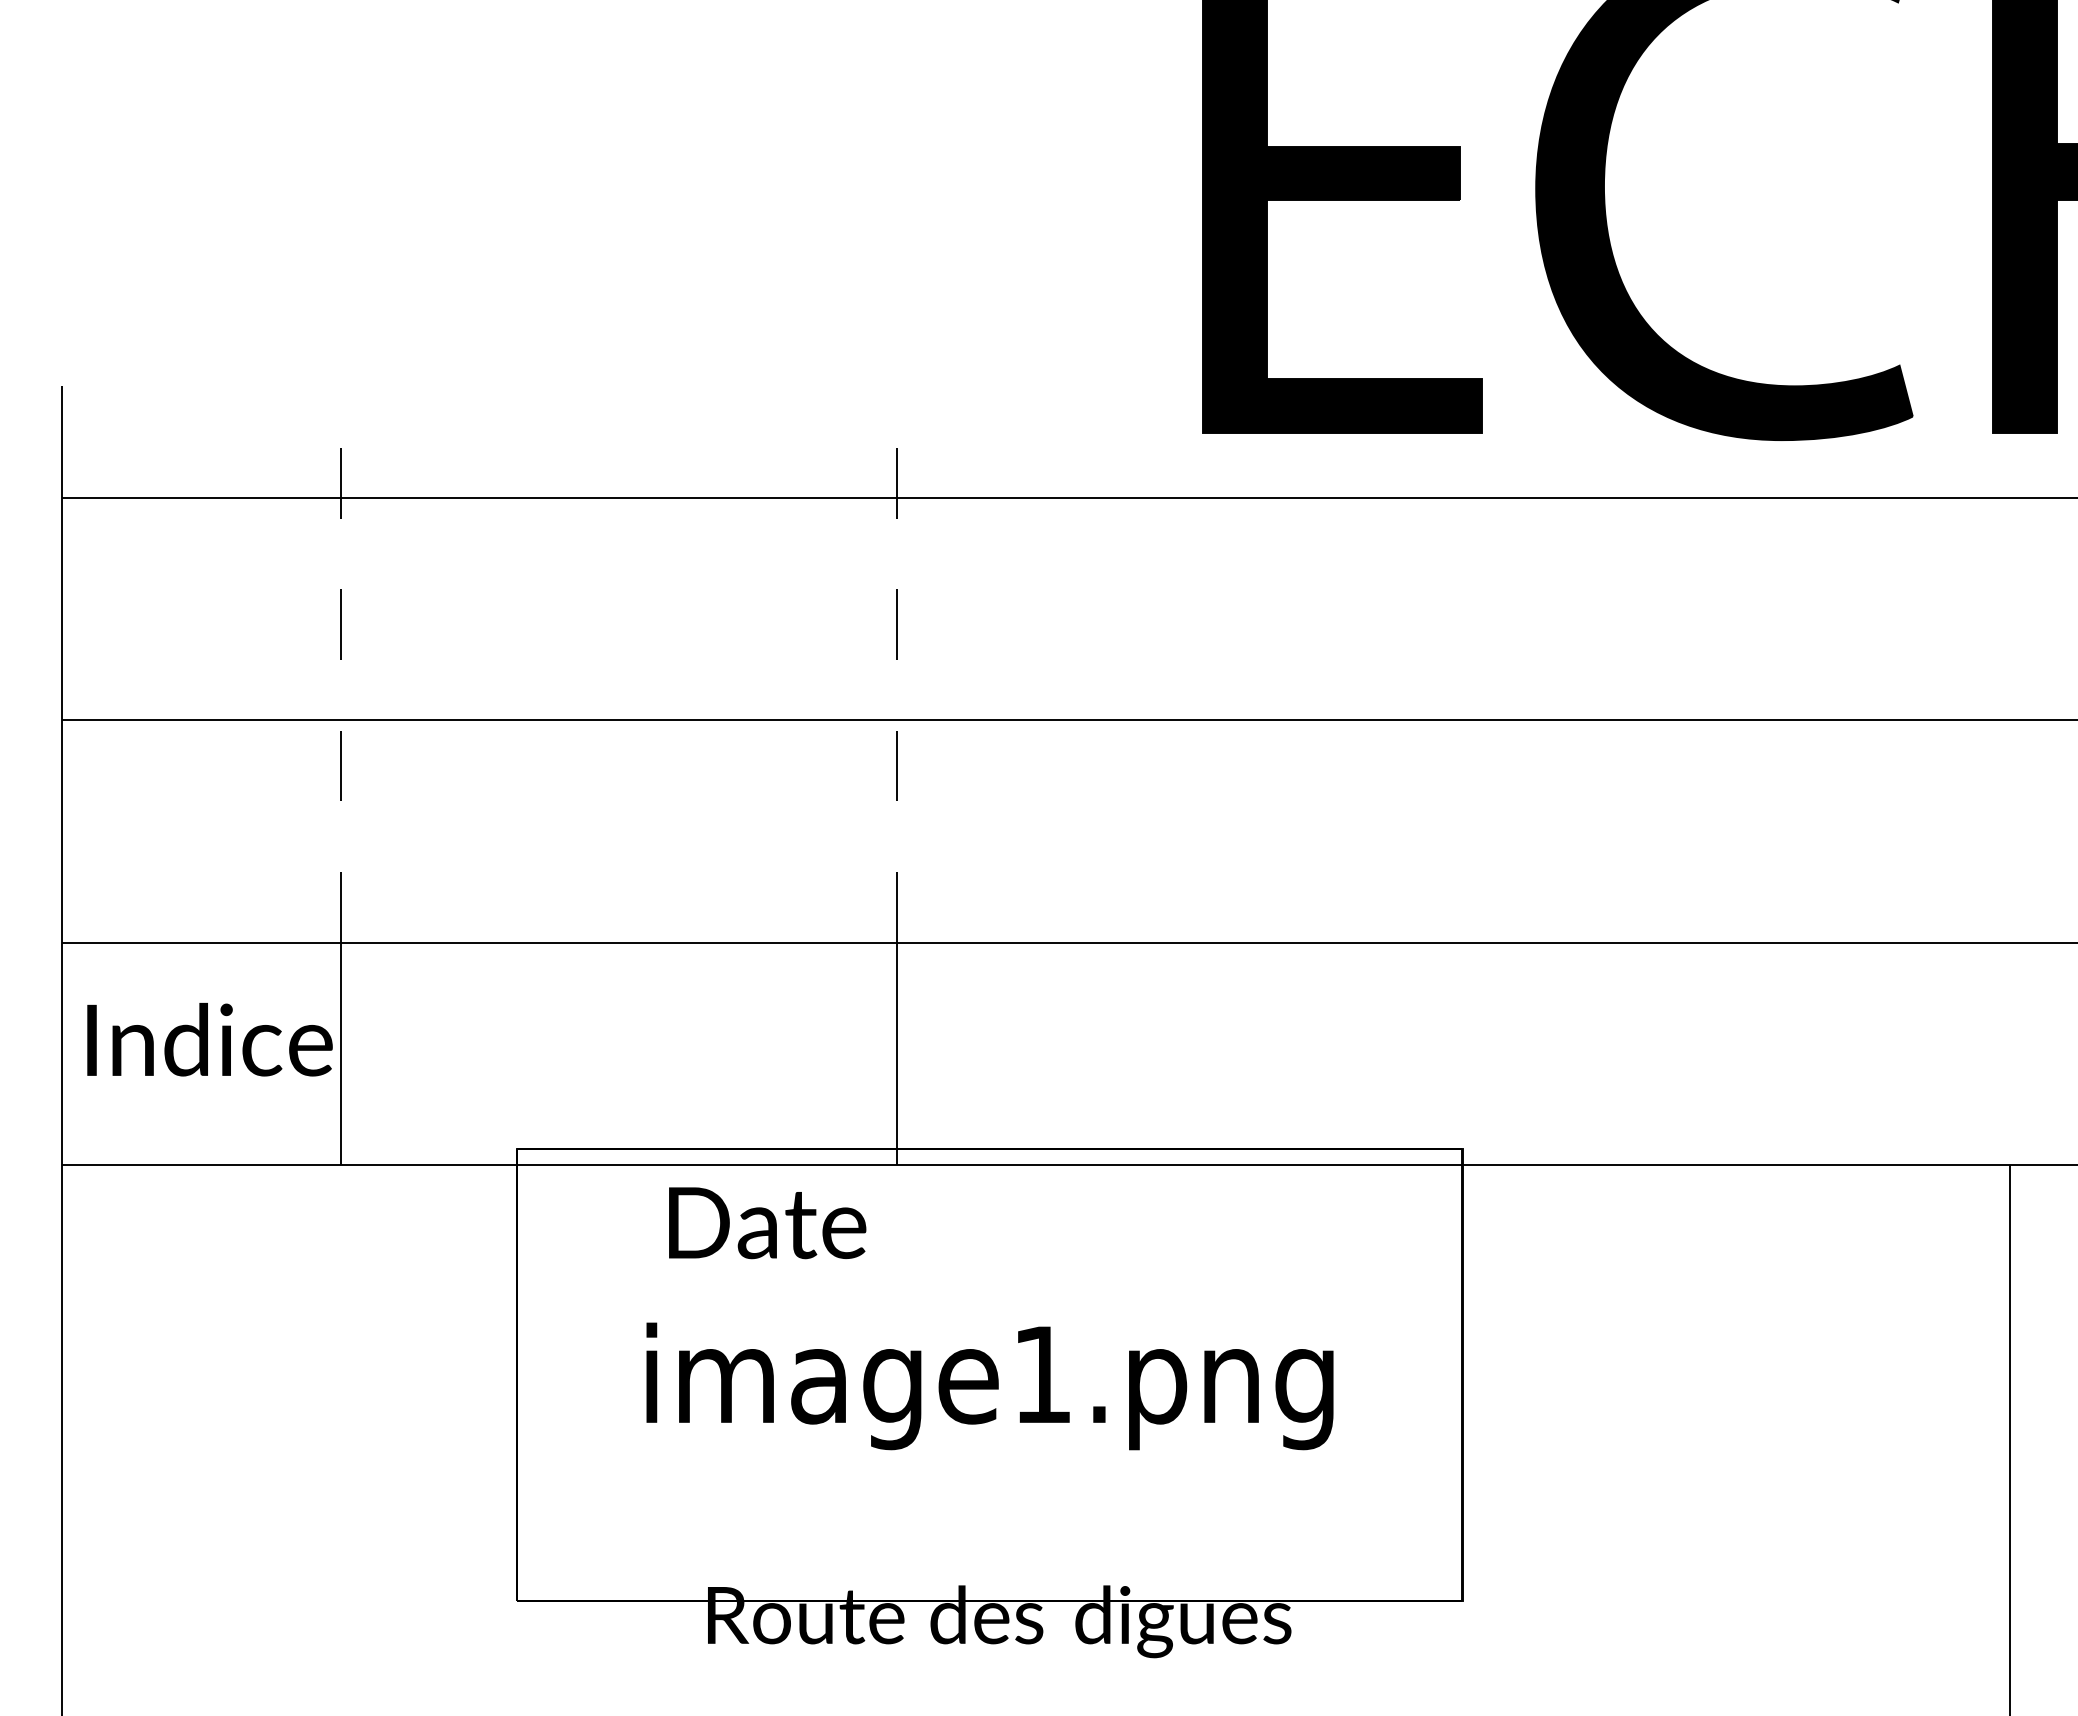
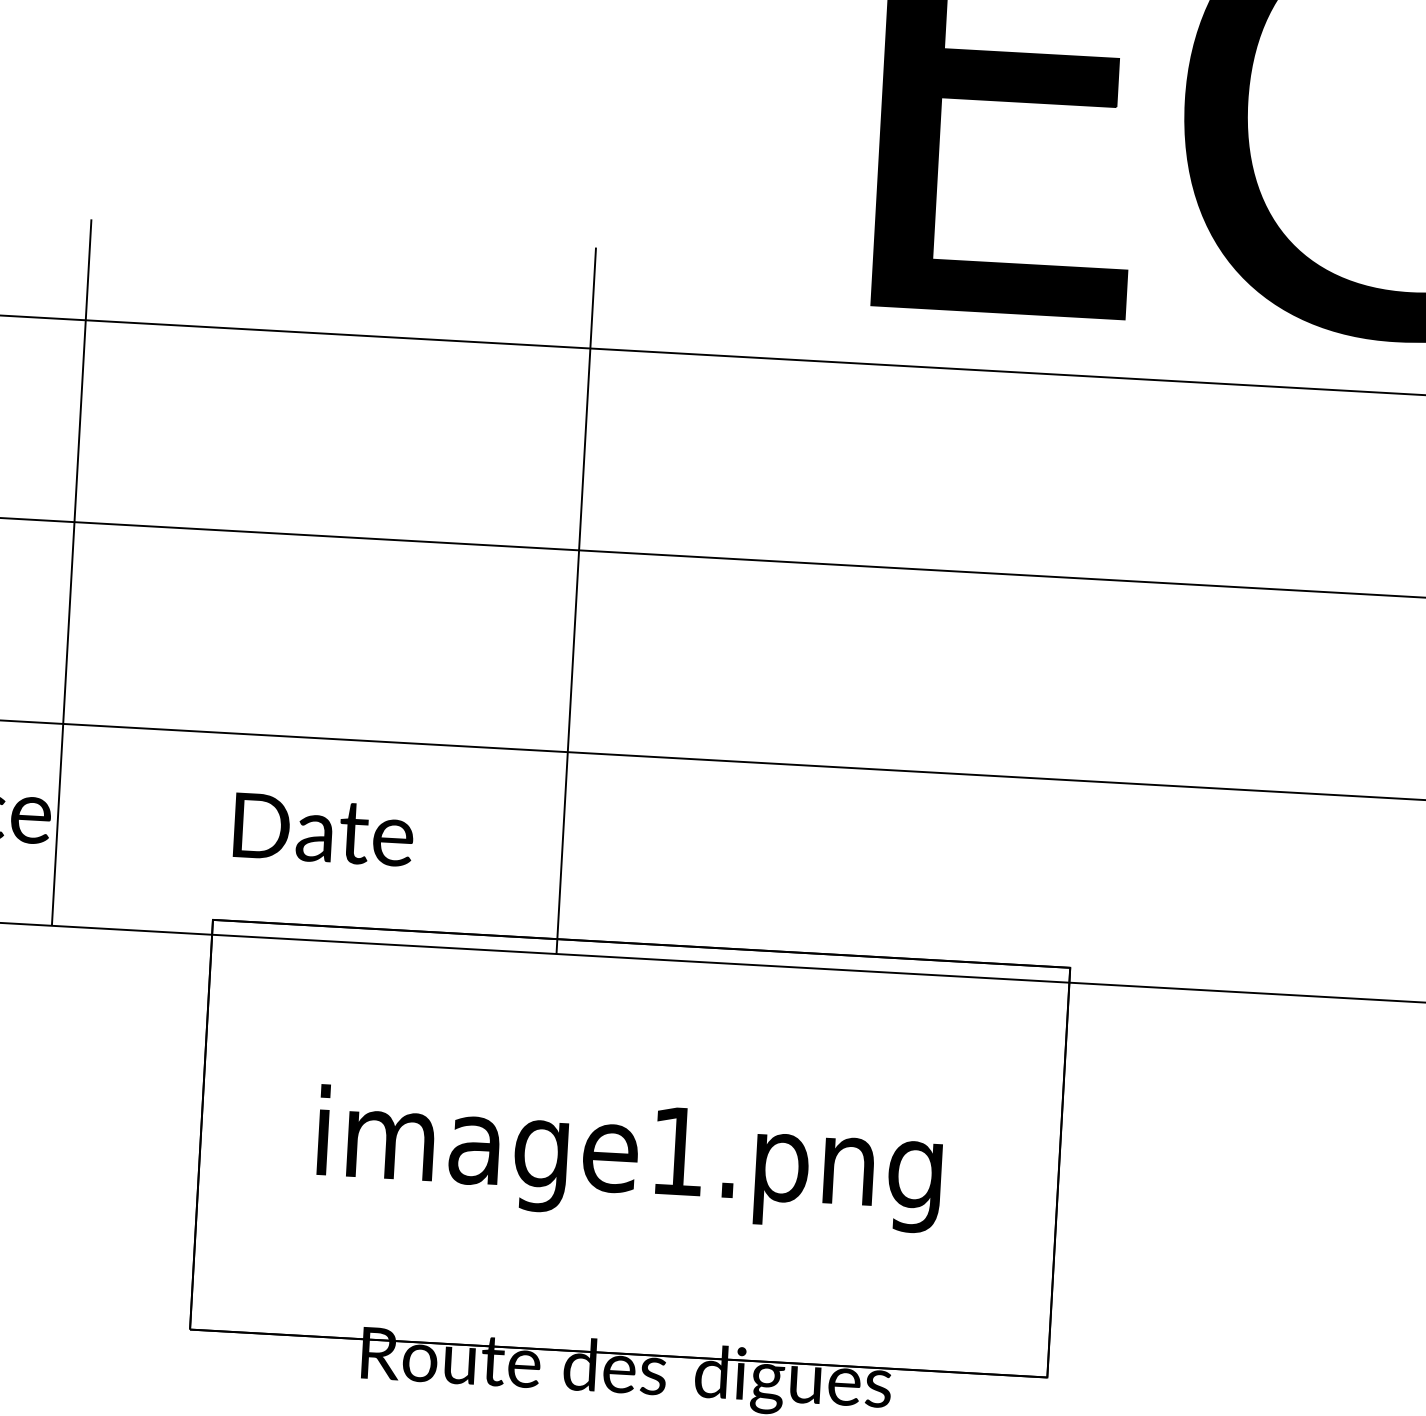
line: (340, 663) -> (77, 470), dashed -> solid
line: (896, 663) -> (581, 498), dashed -> solid
text: (767, 1223) -> (323, 830), moved

